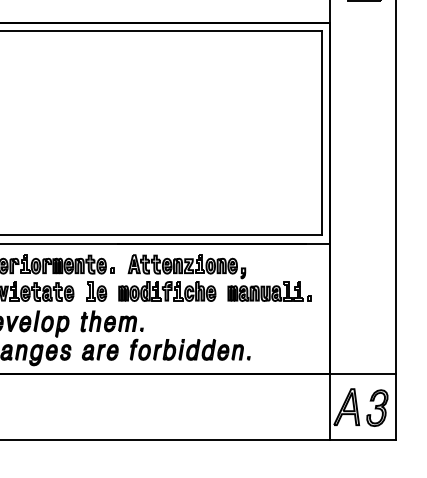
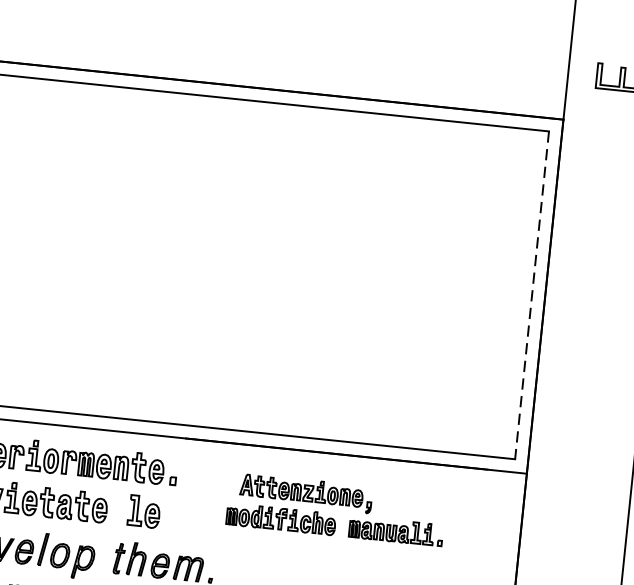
line: (322, 133) -> (532, 295), solid -> dashed
part: (214, 277) -> (335, 508), size x0.7

